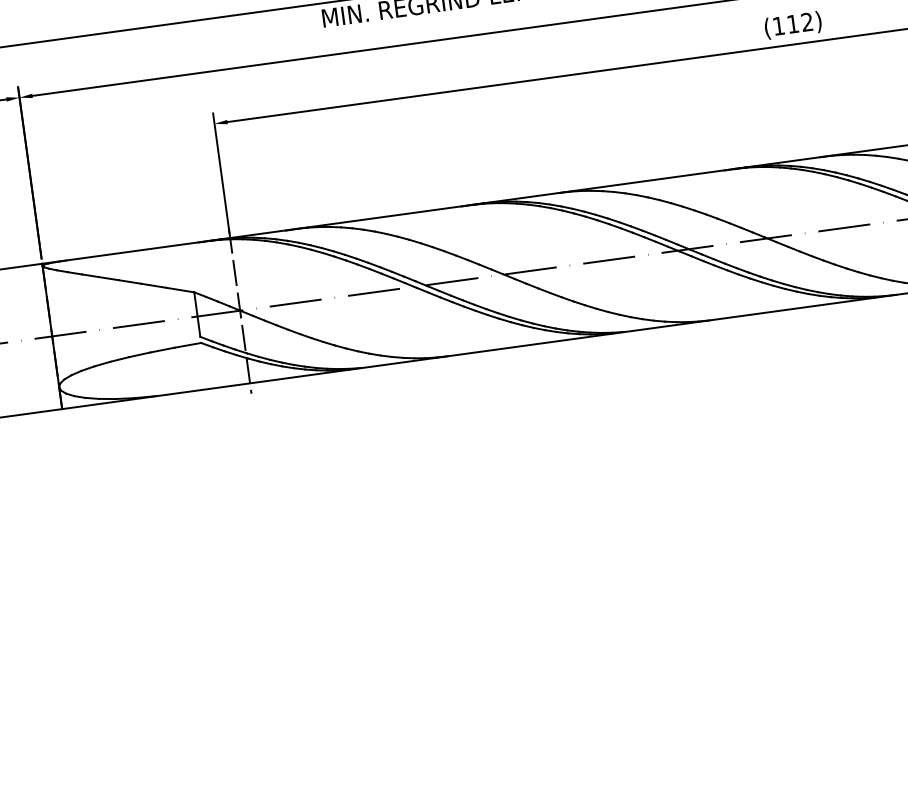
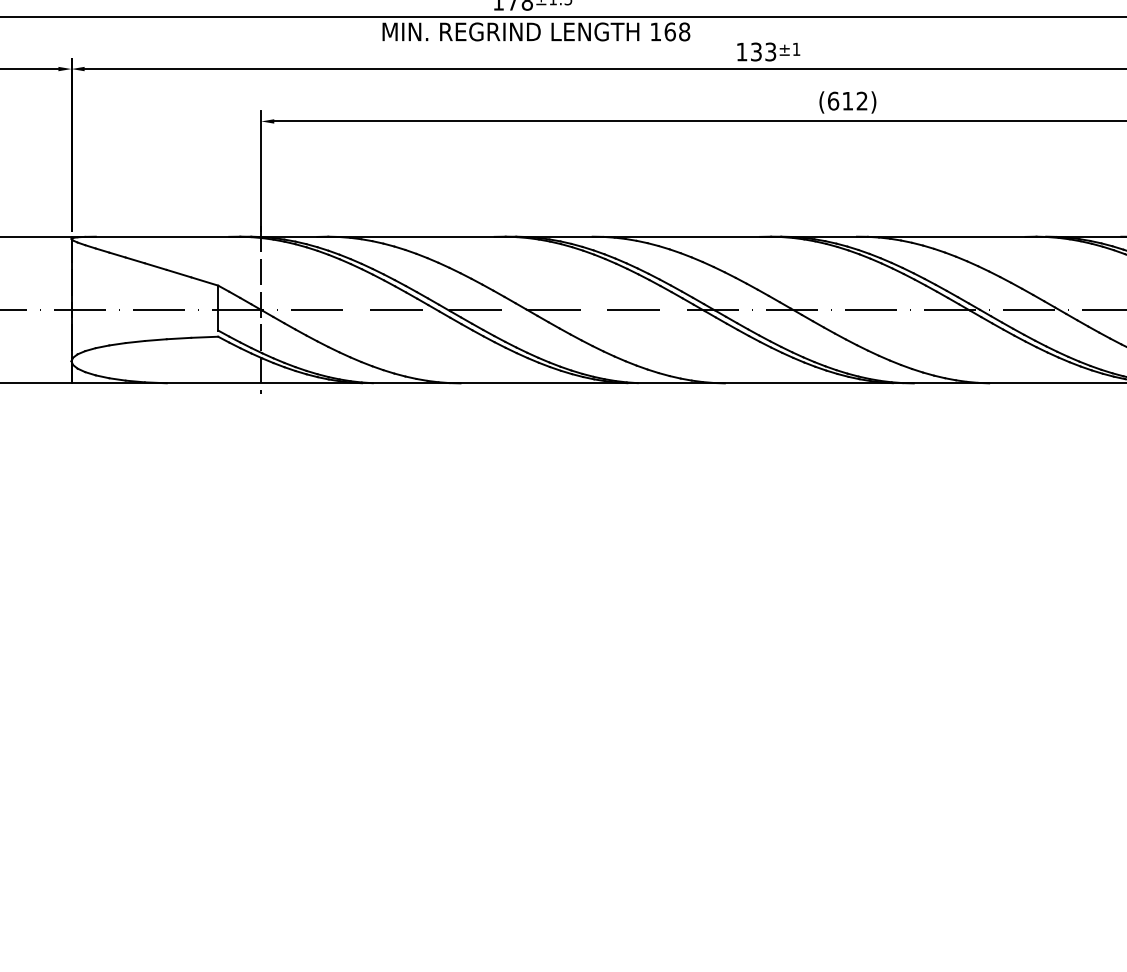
text: (778, 25) -> (833, 100), (112) -> (612)

